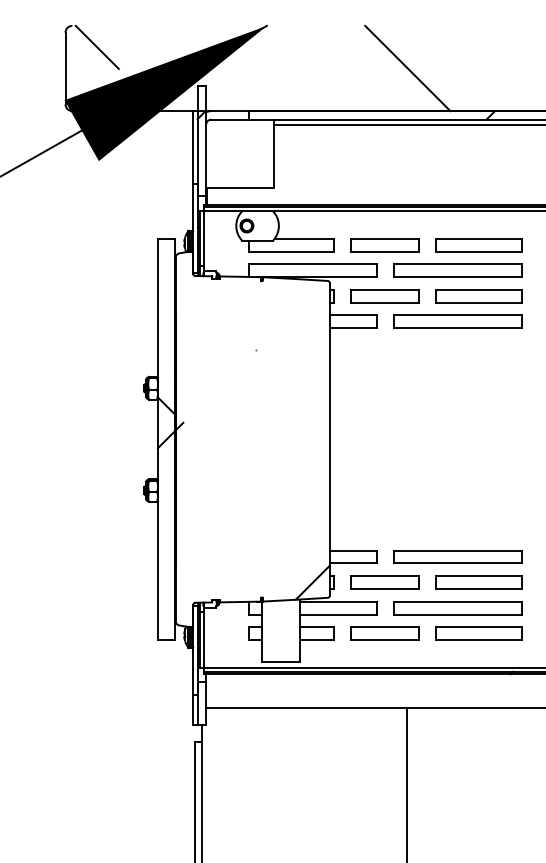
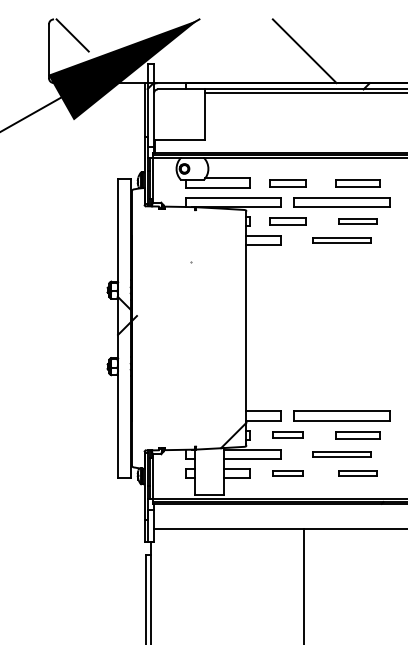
part: (384, 245) -> (287, 183), size x0.7
part: (478, 245) -> (357, 183), size x0.7
part: (384, 296) -> (287, 221), size x0.7
part: (478, 296) -> (357, 221), size x0.6
part: (457, 321) -> (341, 240), size x0.6
part: (384, 582) -> (287, 435), size x0.6
part: (478, 582) -> (357, 435), size x0.7
part: (457, 608) -> (341, 454), size x0.6
part: (384, 633) -> (287, 473), size x0.6
part: (478, 633) -> (357, 473), size x0.6

